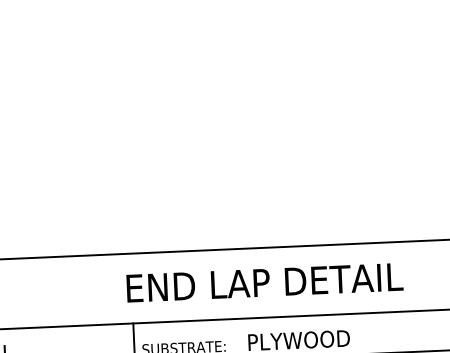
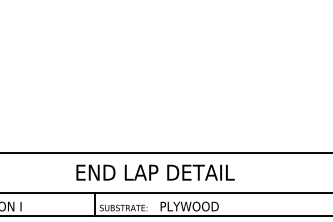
text: (264, 282) -> (155, 172), moved

